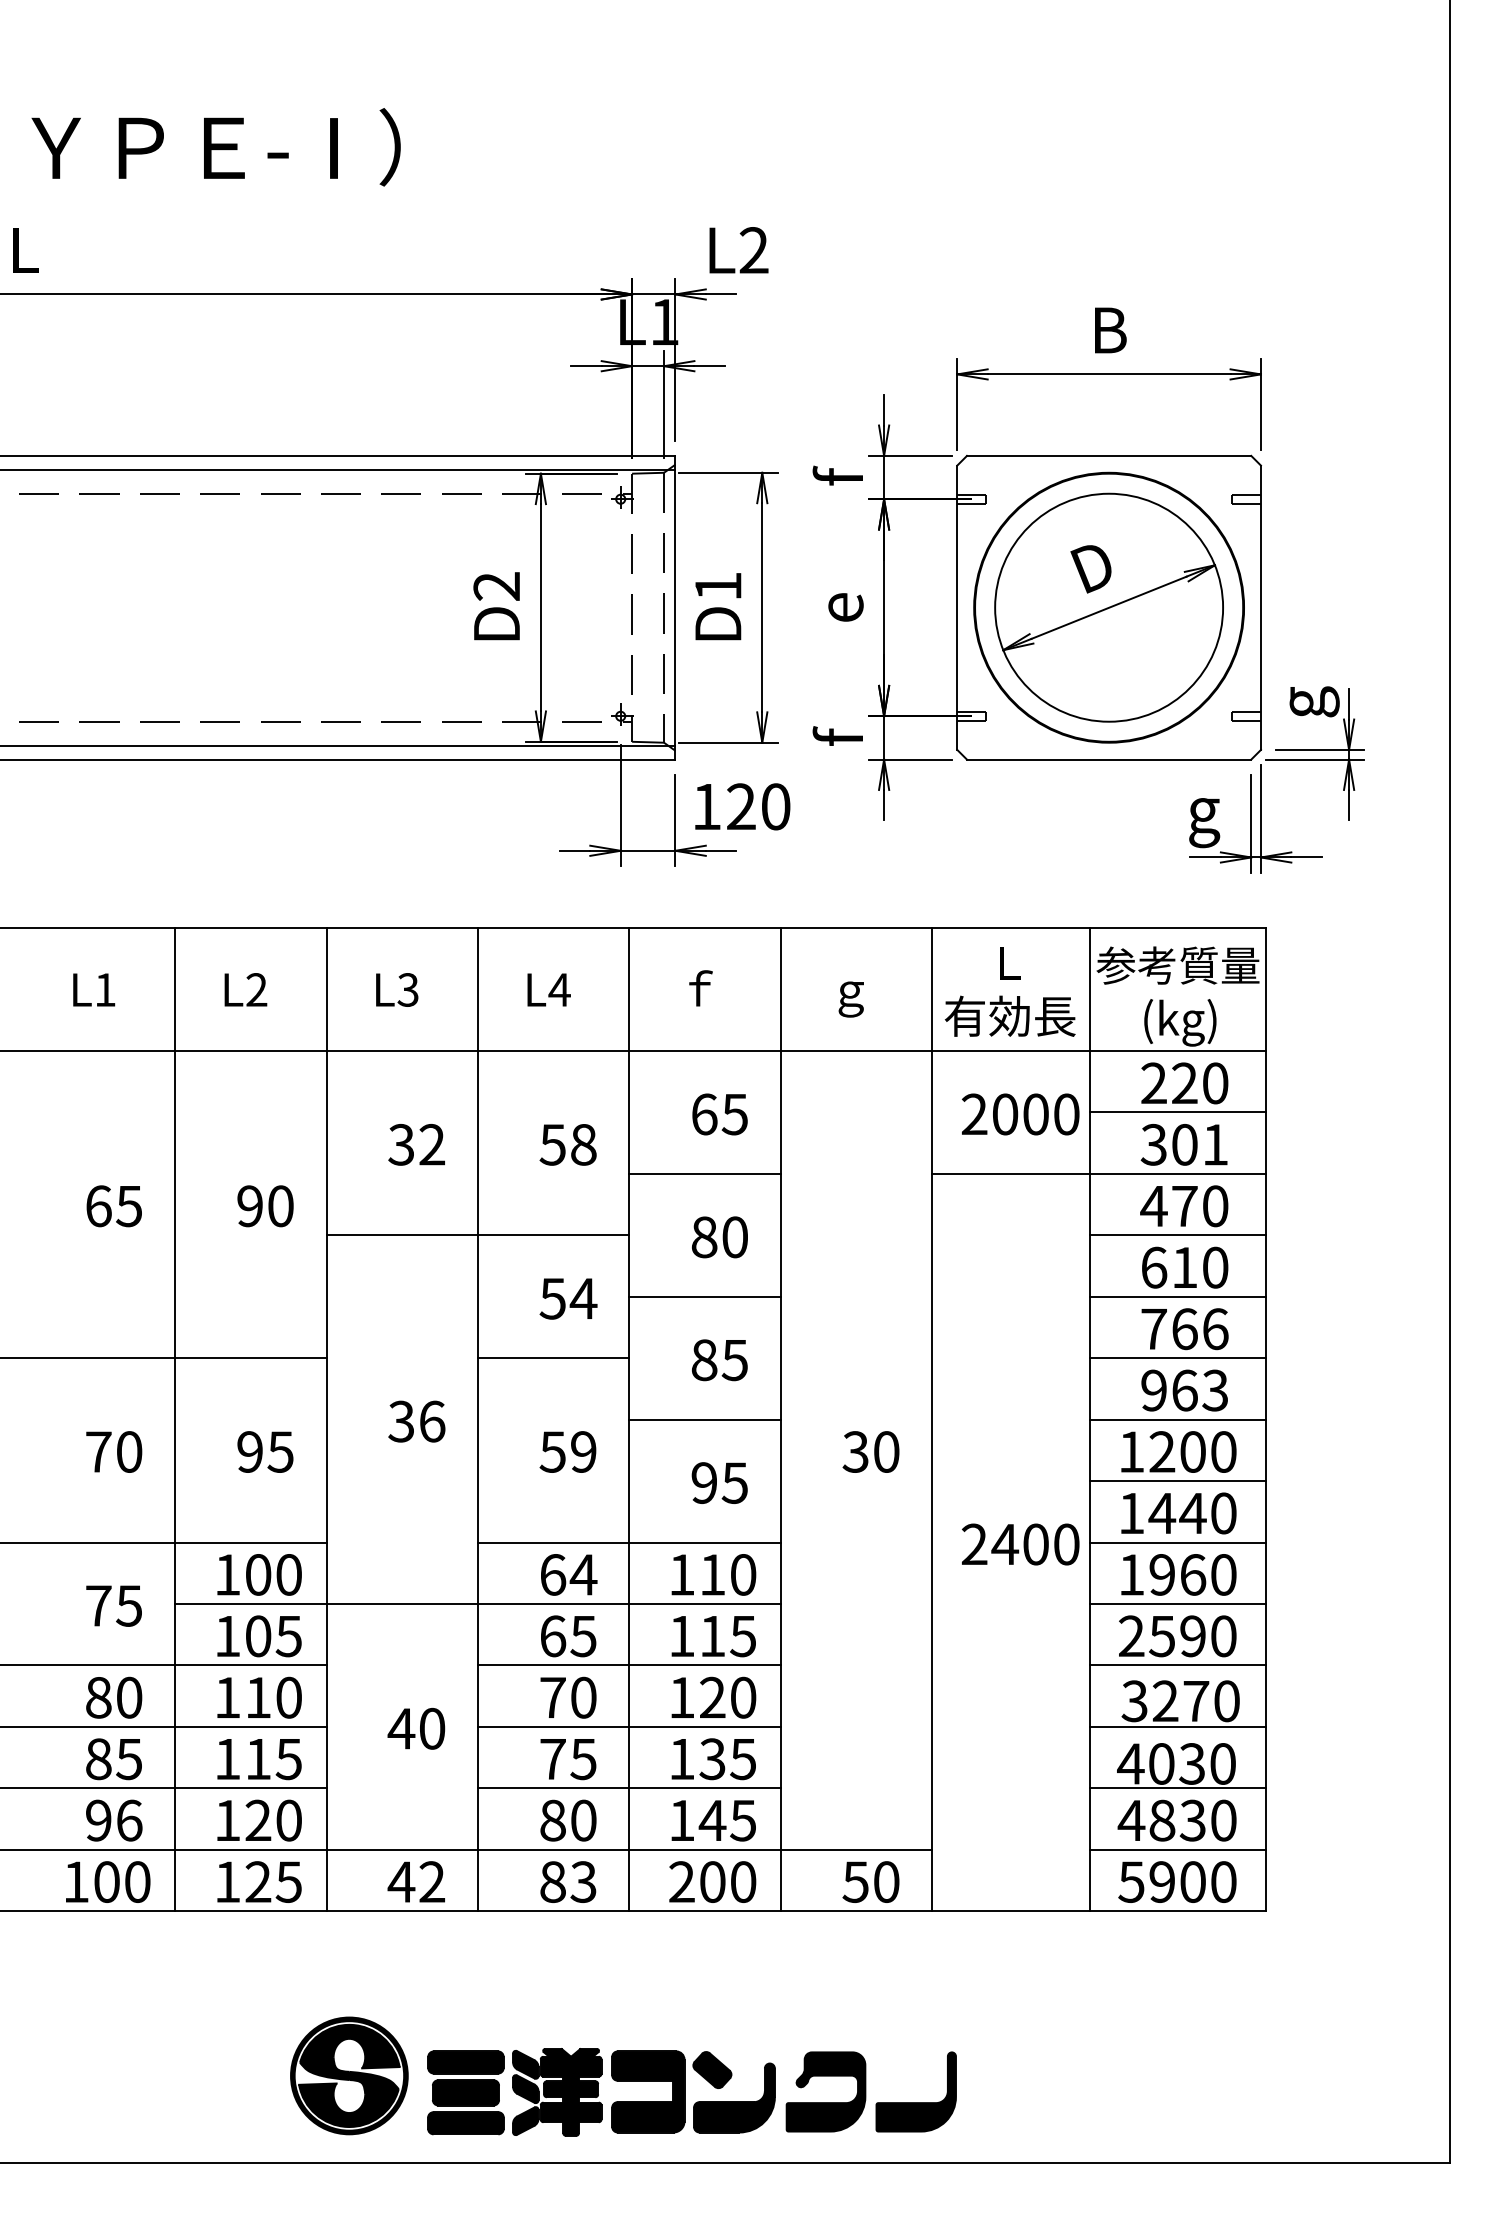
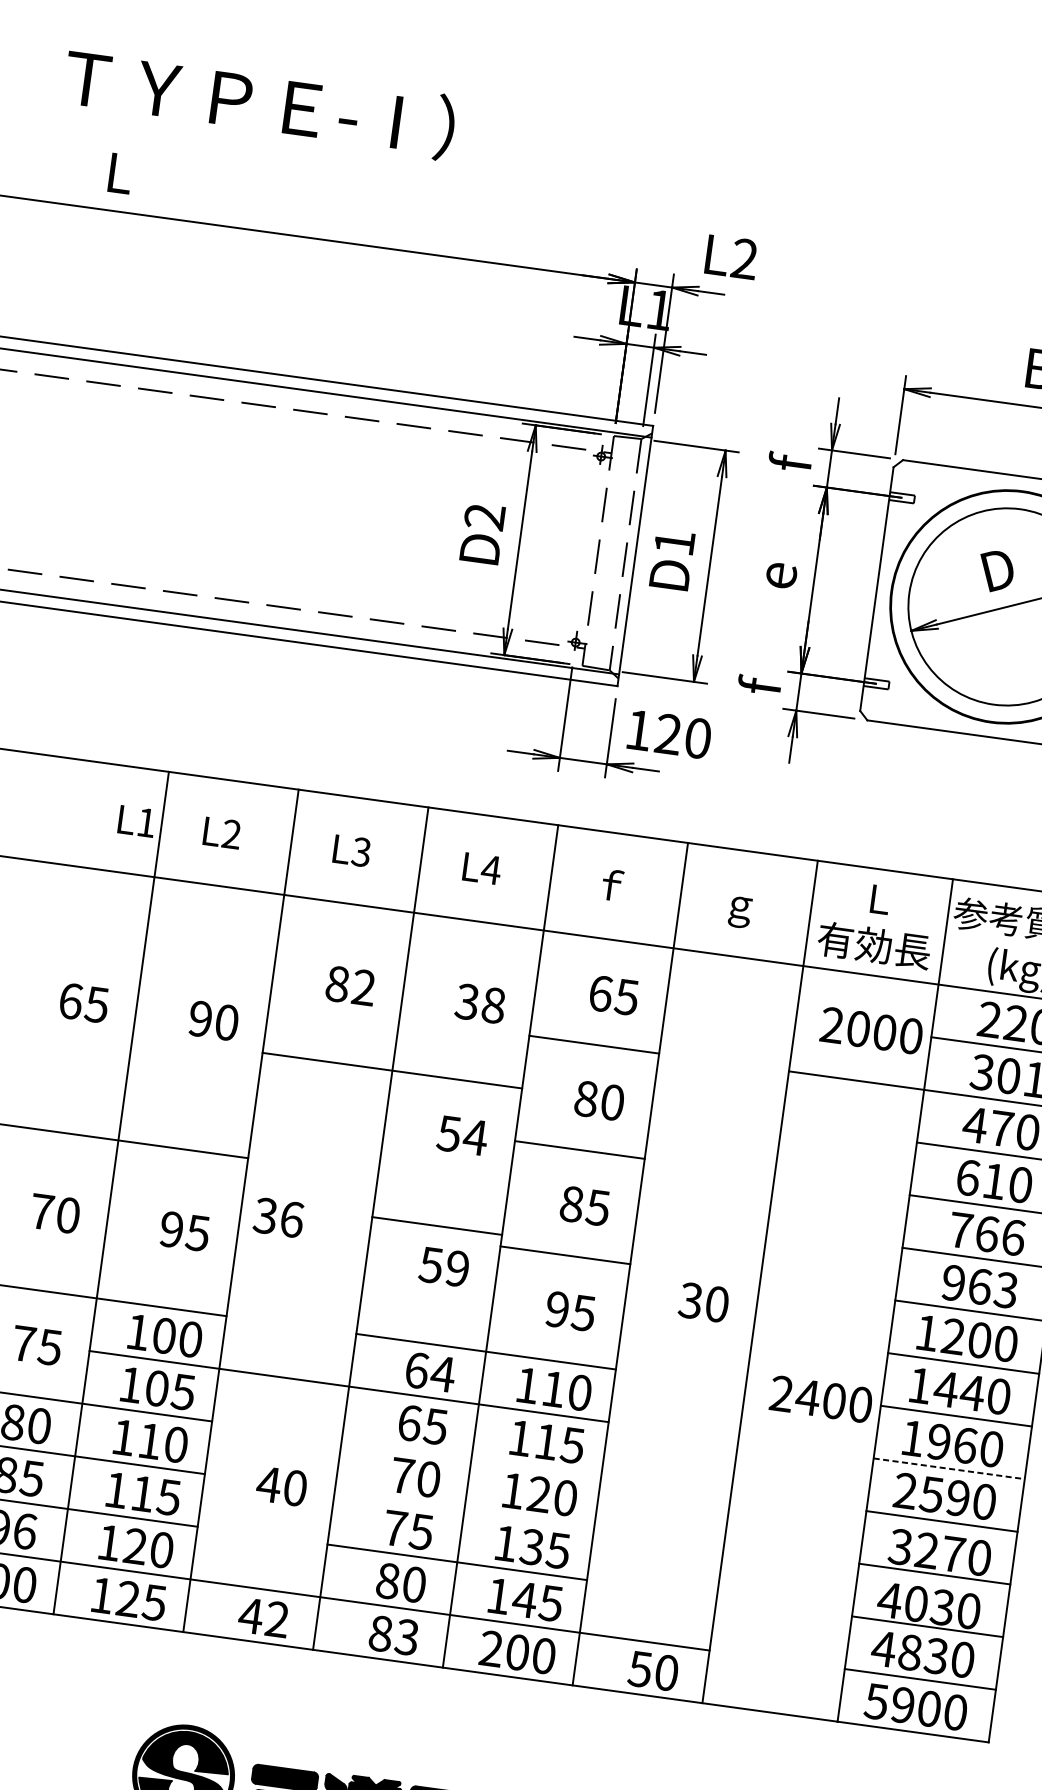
text: (94, 989) -> (137, 821), moved
text: (401, 1144) -> (337, 983), 32 -> 82
text: (552, 1144) -> (466, 1001), 58 -> 38
line: (553, 1358) -> (437, 1226), moved
text: (416, 1421) -> (278, 1217), moved
line: (1178, 1603) -> (949, 1468), solid -> dashed
line: (628, 1665) -> (470, 1457), removed
line: (628, 1726) -> (463, 1509), removed

